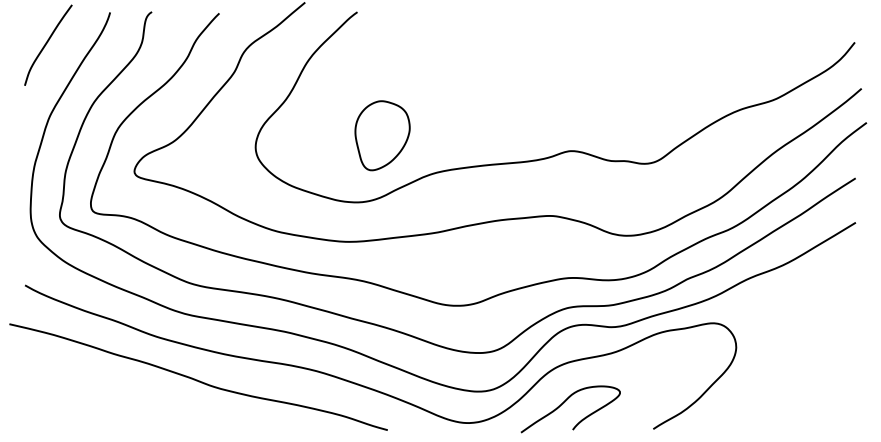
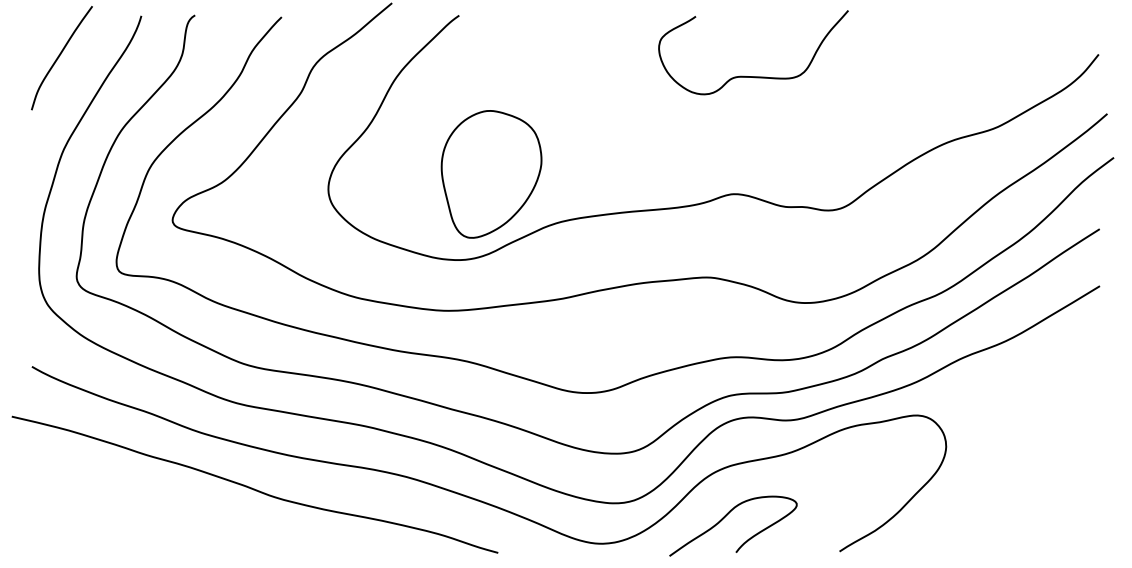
curve: (586, 59) -> (753, 76), added
part: (382, 135) -> (491, 174), size x1.43

